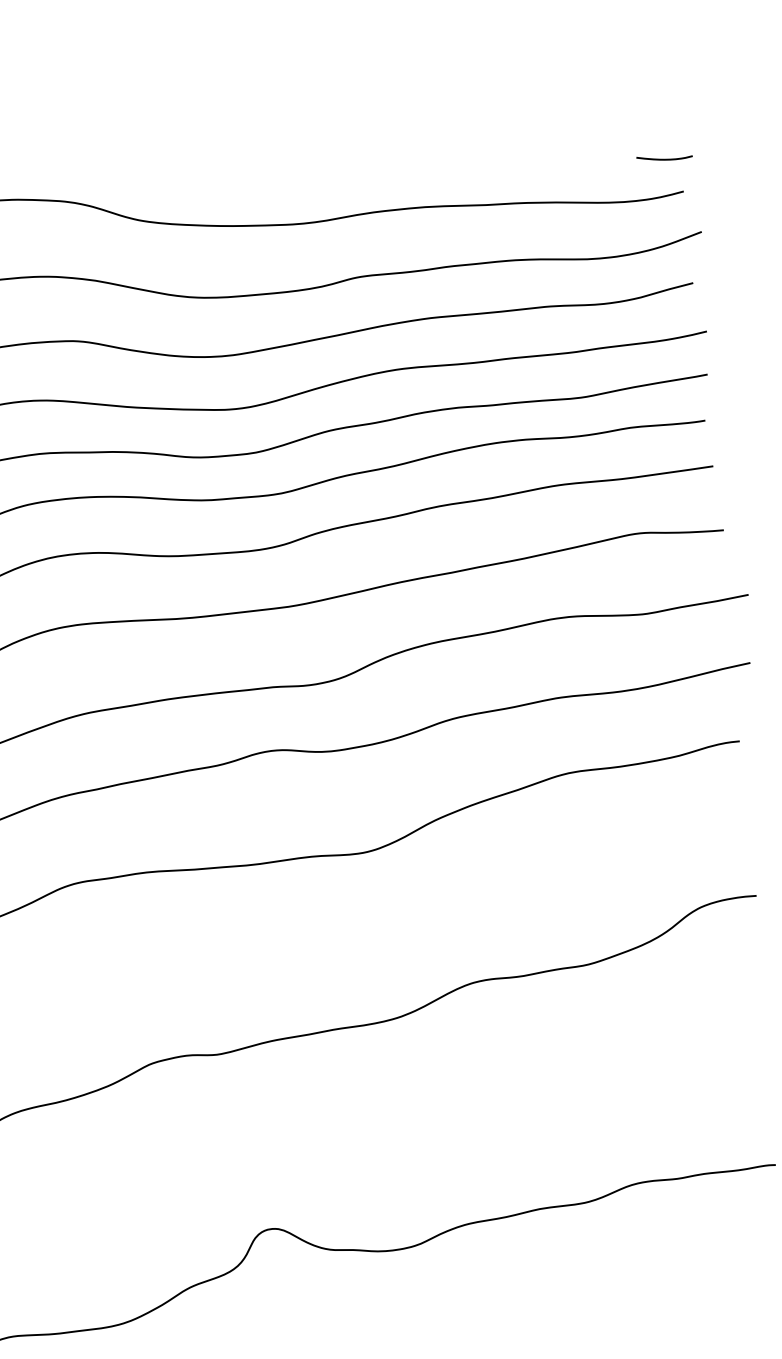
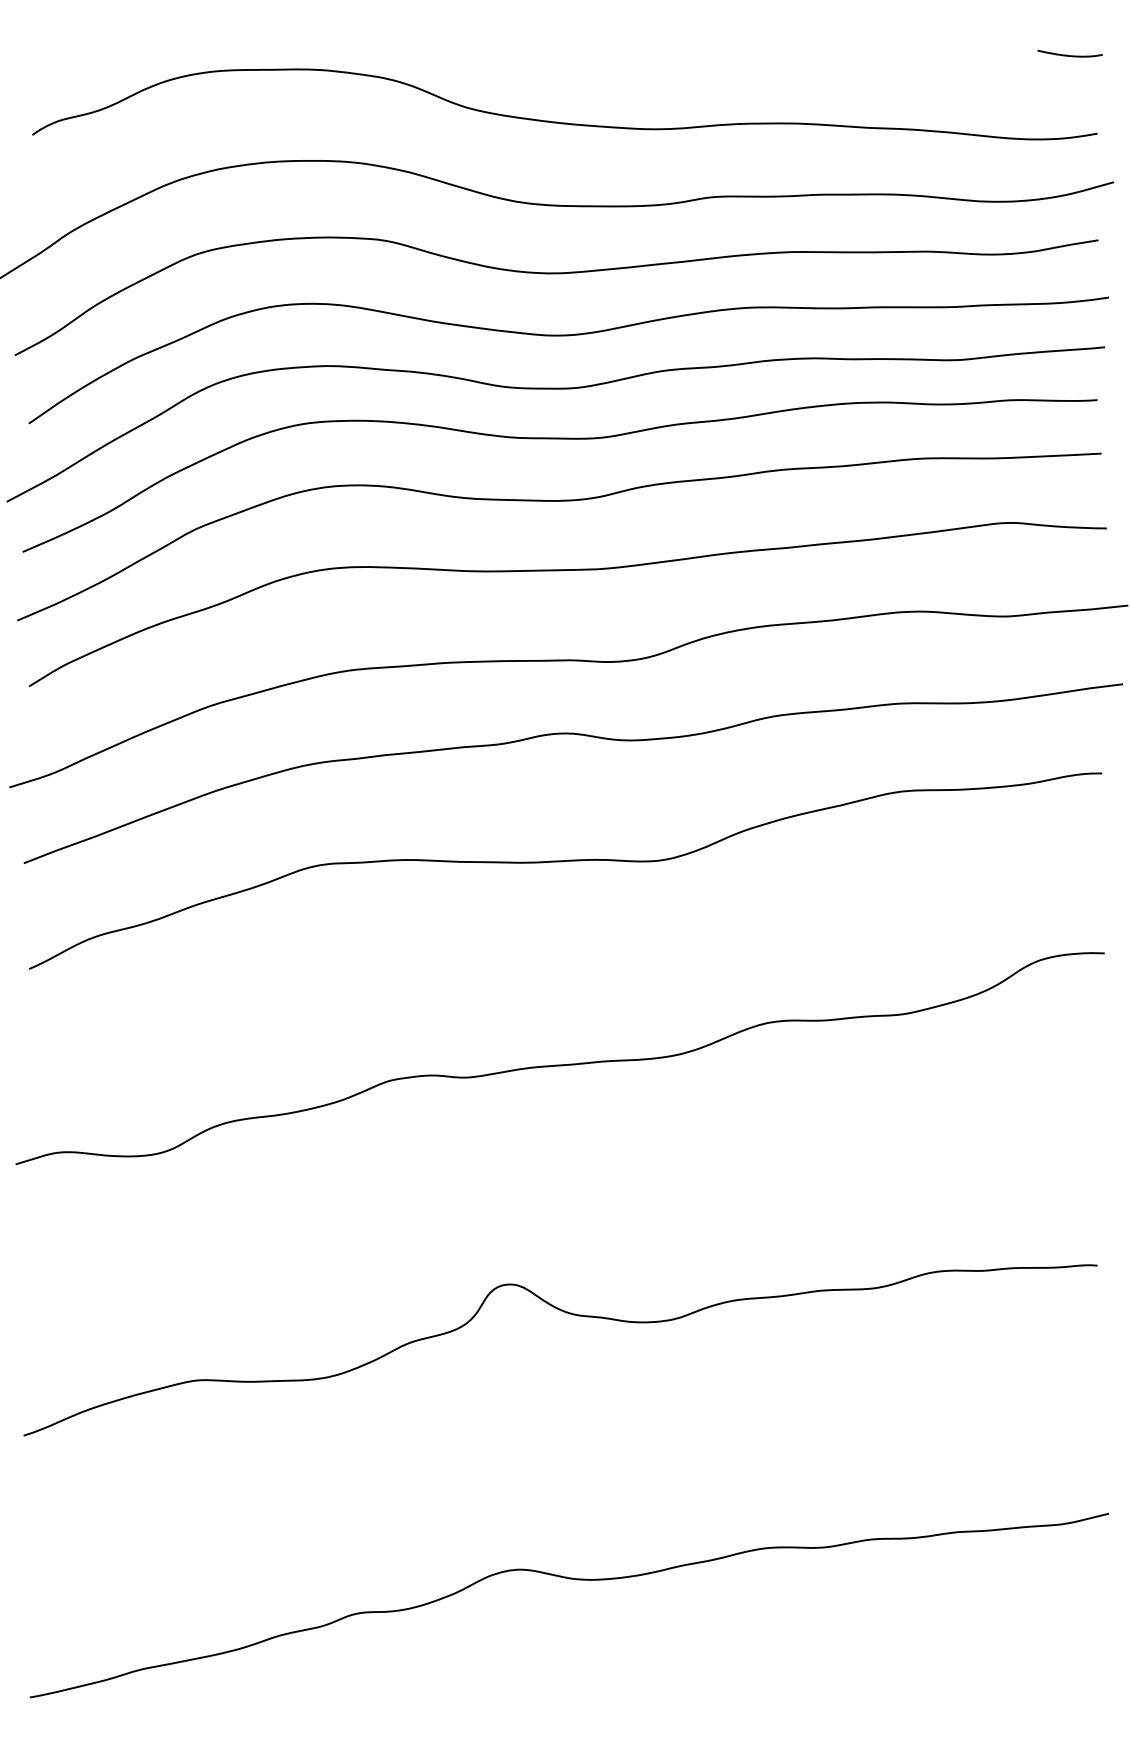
curve: (664, 159) -> (1069, 55), moved

